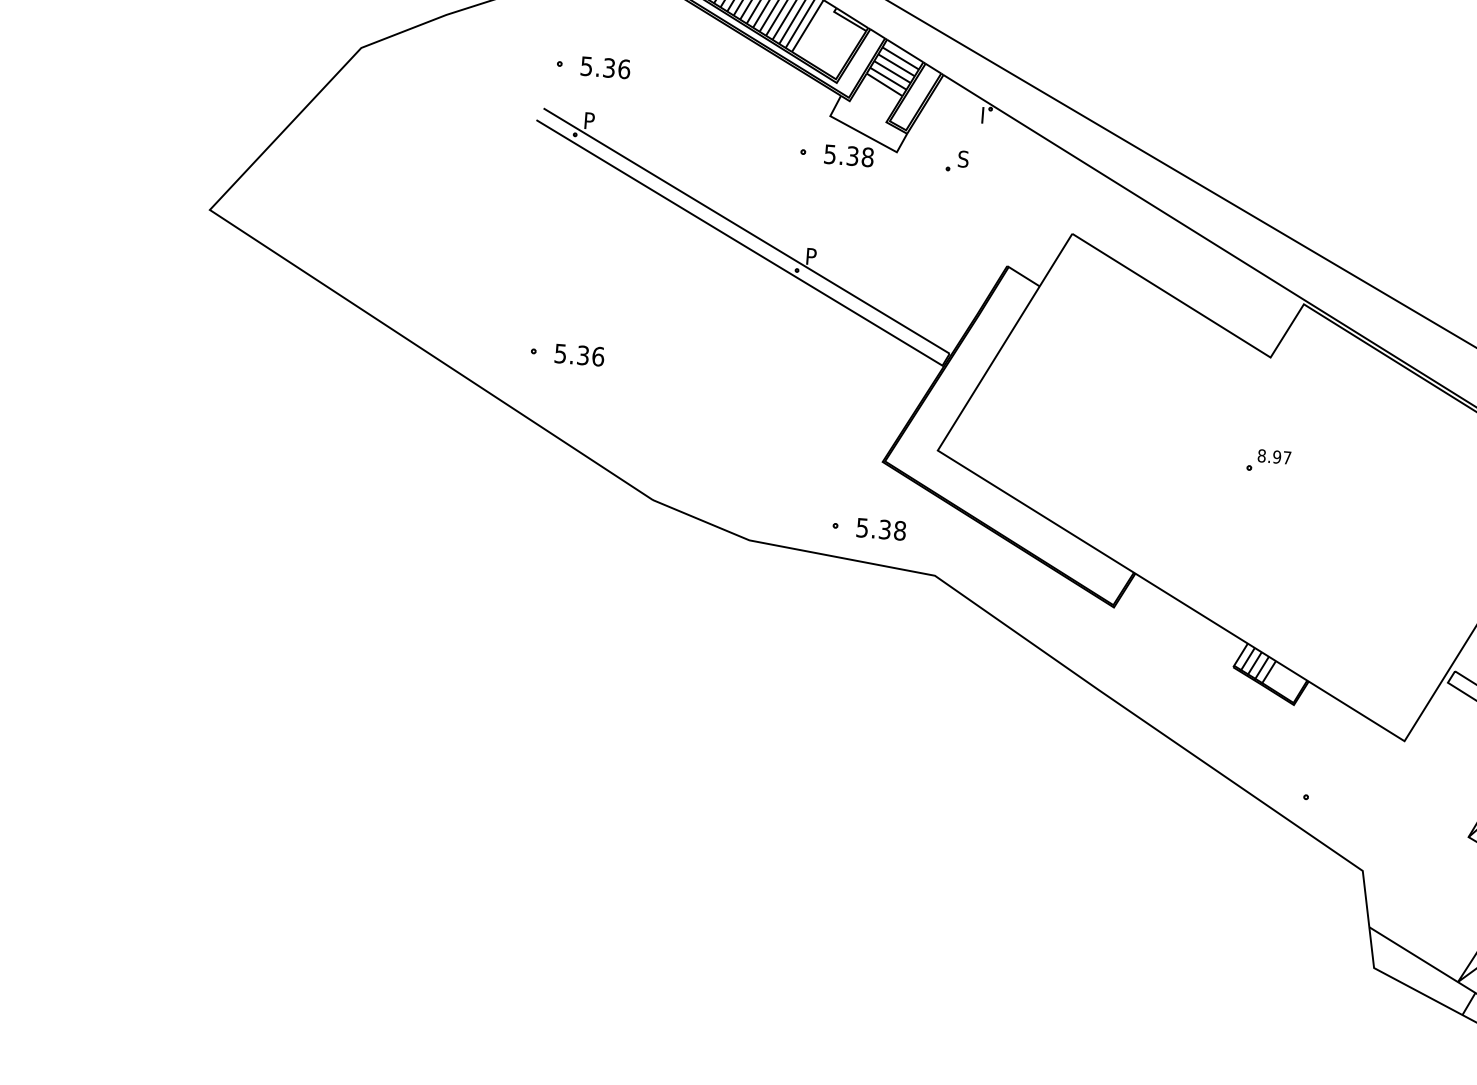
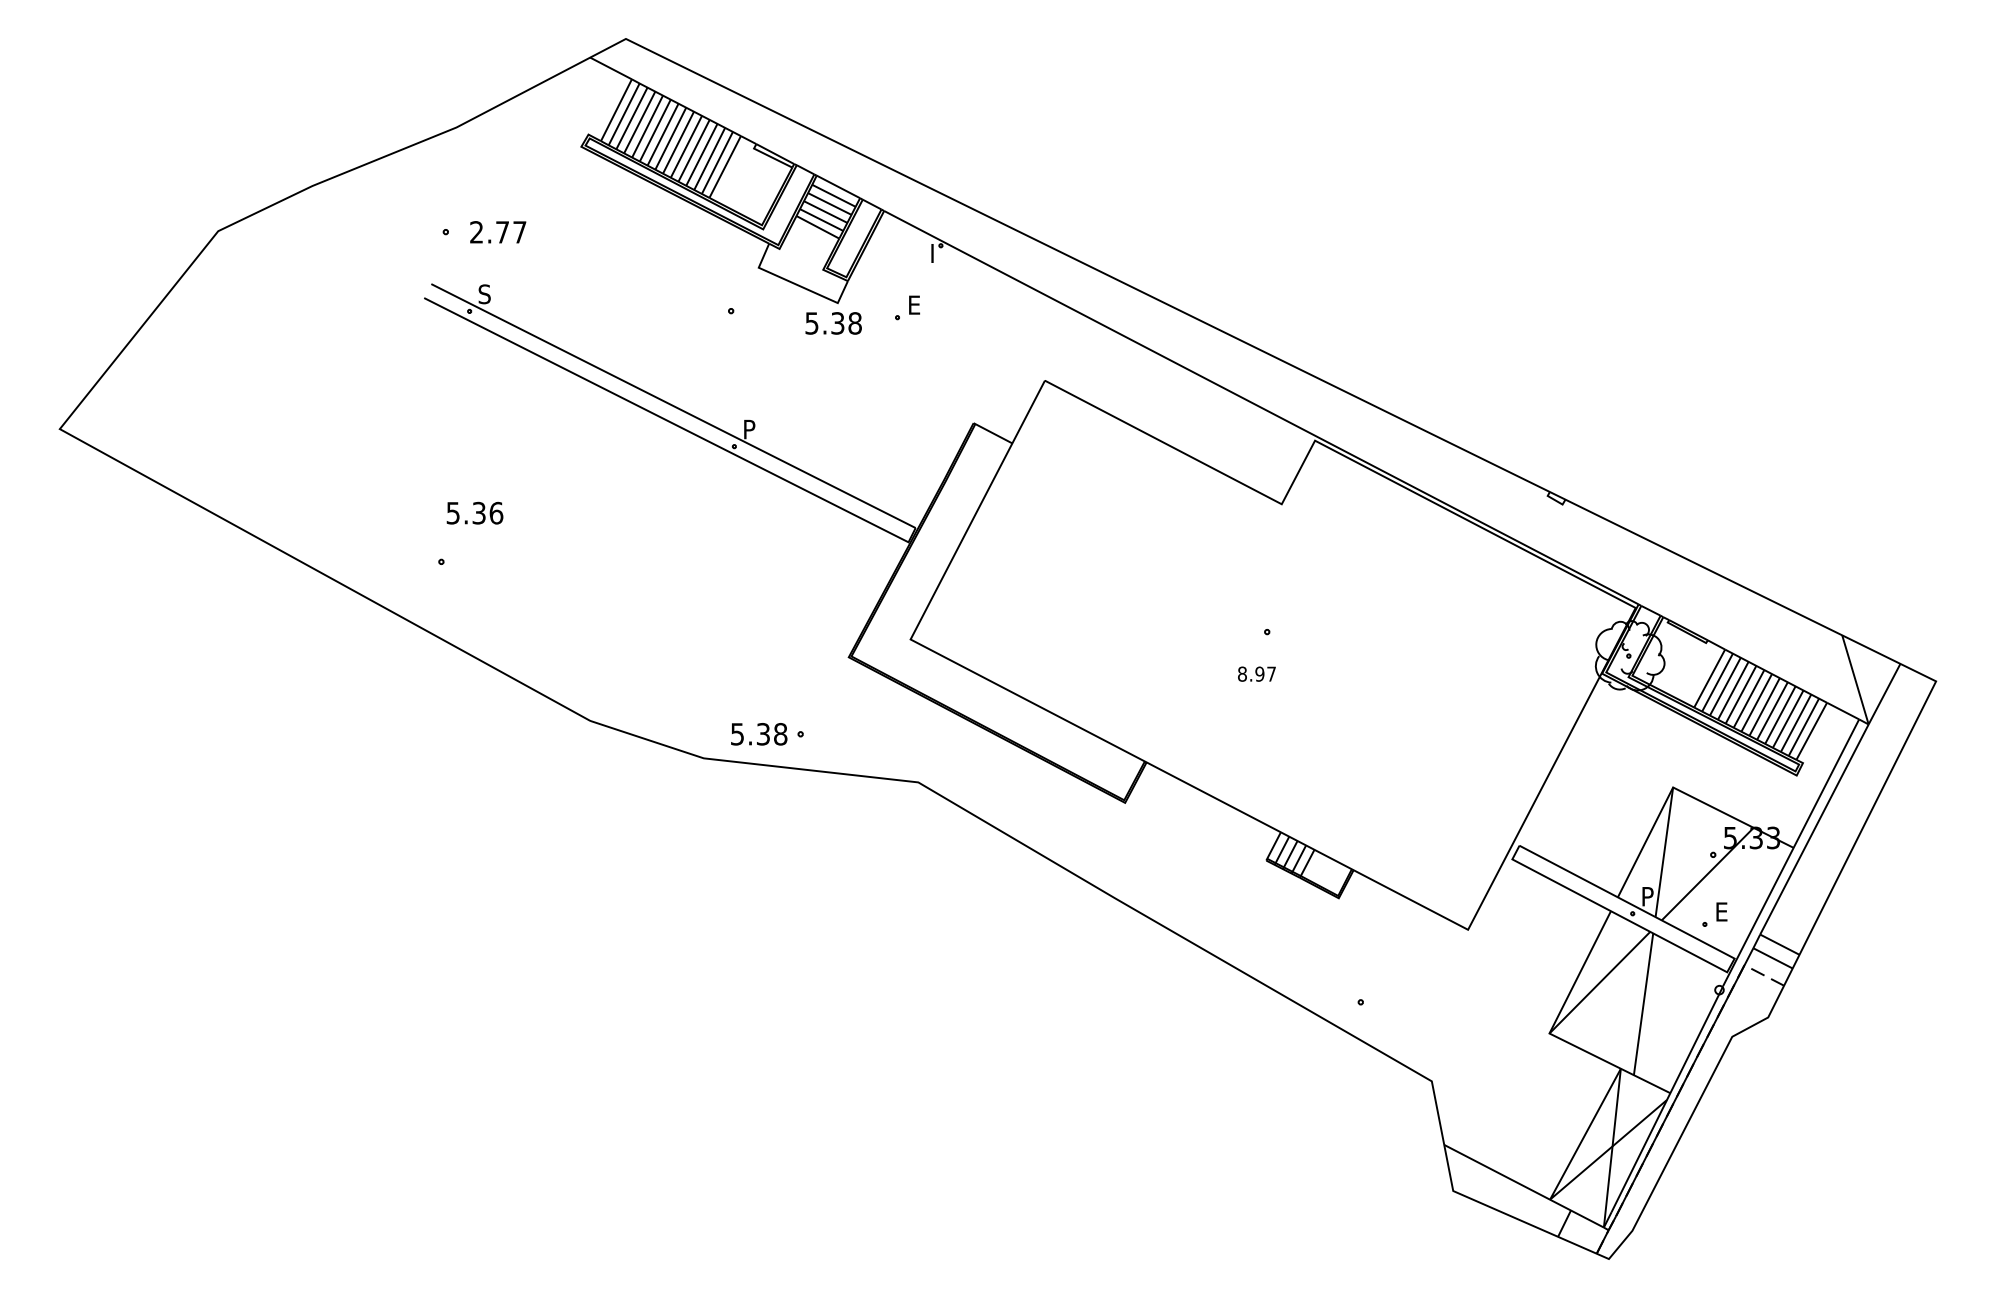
text: (605, 67) -> (498, 232), 5.36 -> 2.77
text: (589, 121) -> (484, 294), P -> S
text: (848, 155) -> (833, 323), moved
text: (963, 158) -> (914, 304), S -> E
text: (579, 354) -> (474, 512), moved
text: (1274, 456) -> (1256, 673), moved
text: (881, 529) -> (759, 734), moved

